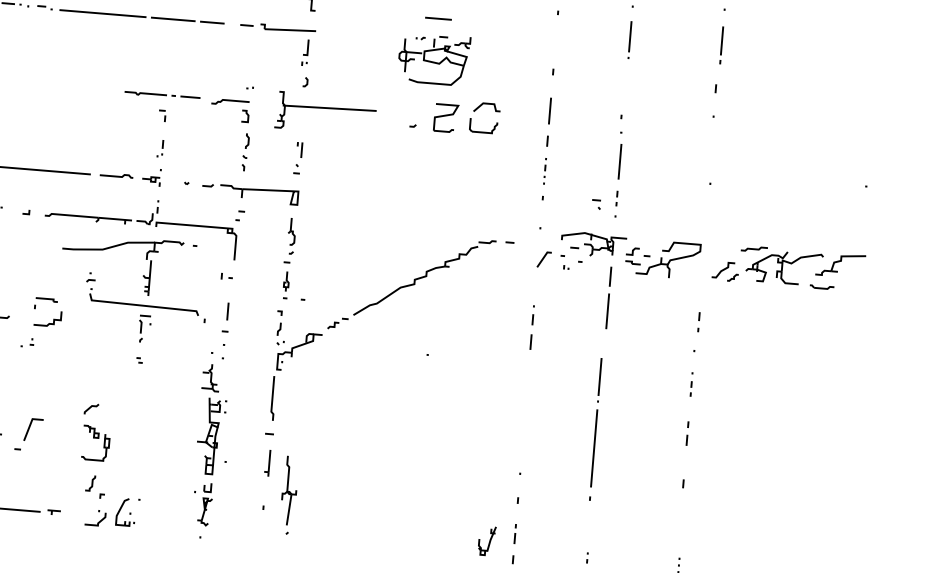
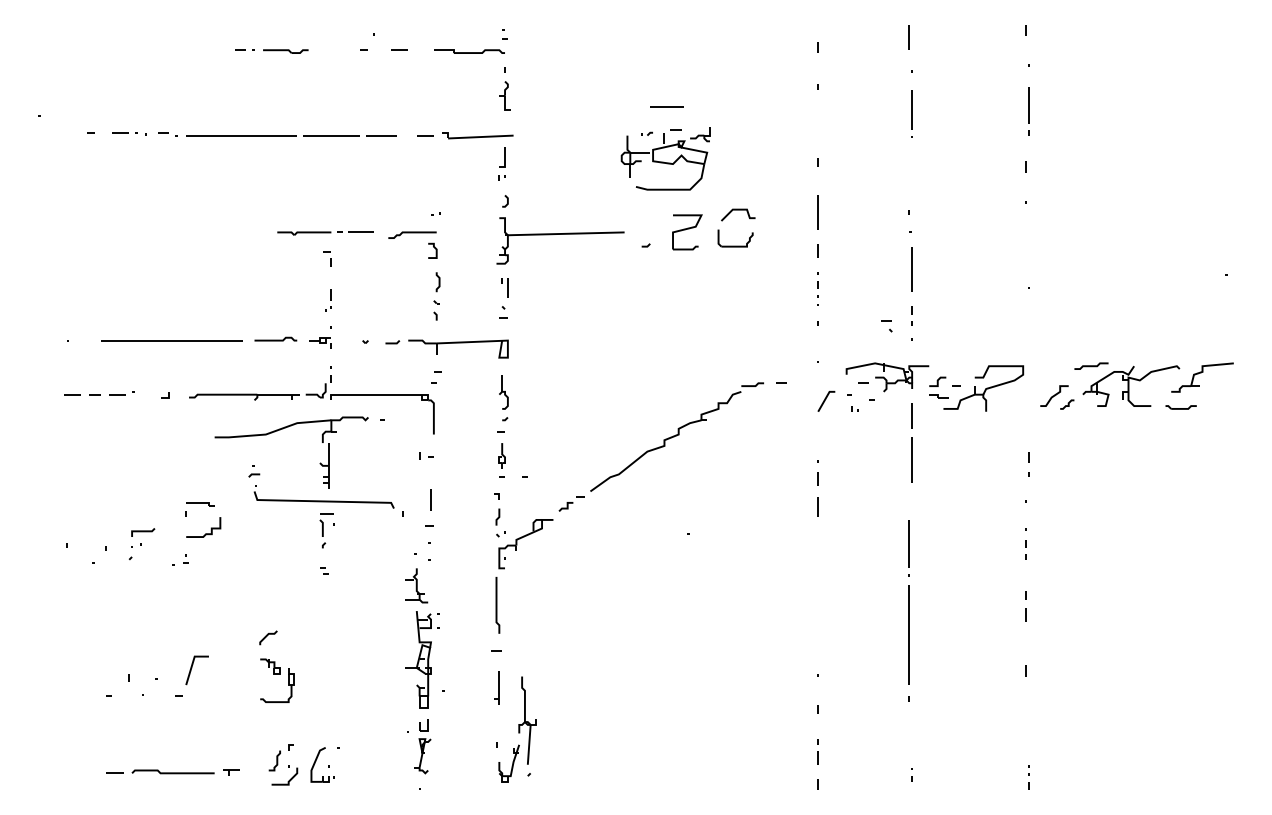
part: (325, 113) -> (560, 240), moved
curve: (91, 483) -> (276, 760), moved
part: (486, 540) -> (508, 763), moved

